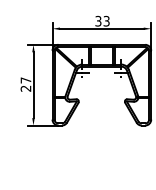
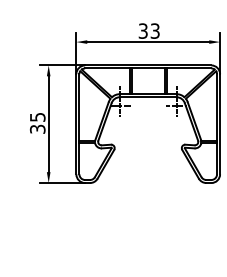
text: (25, 84) -> (37, 123), 27 -> 35

